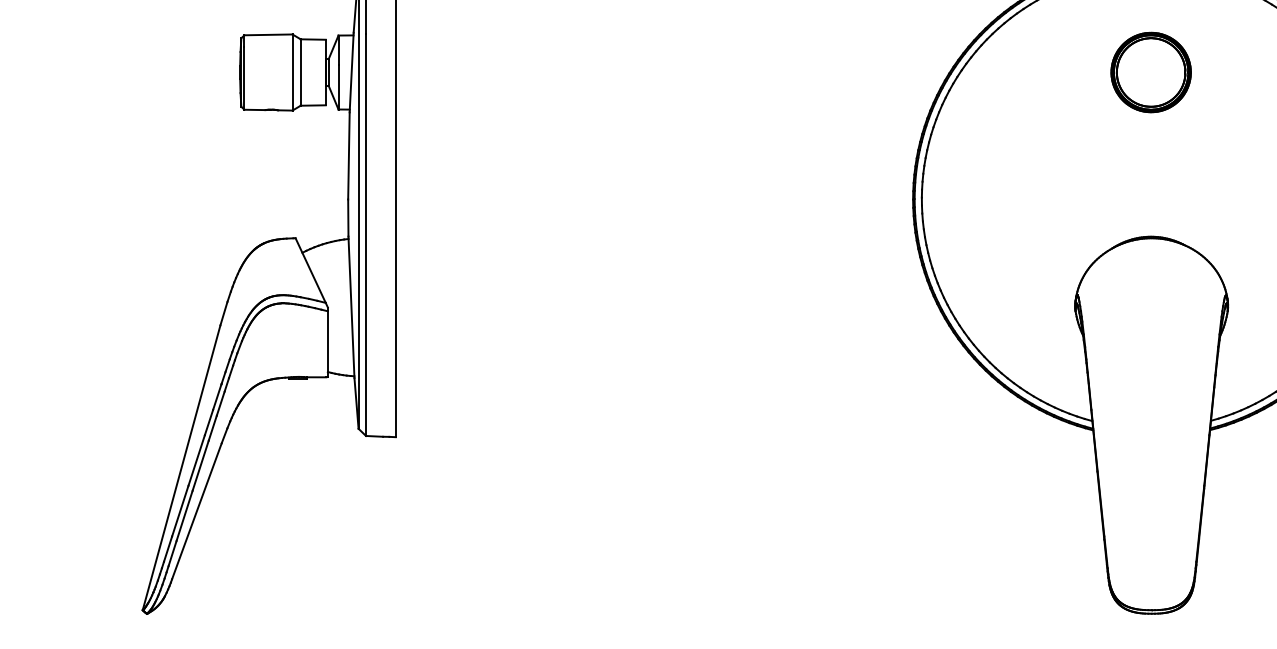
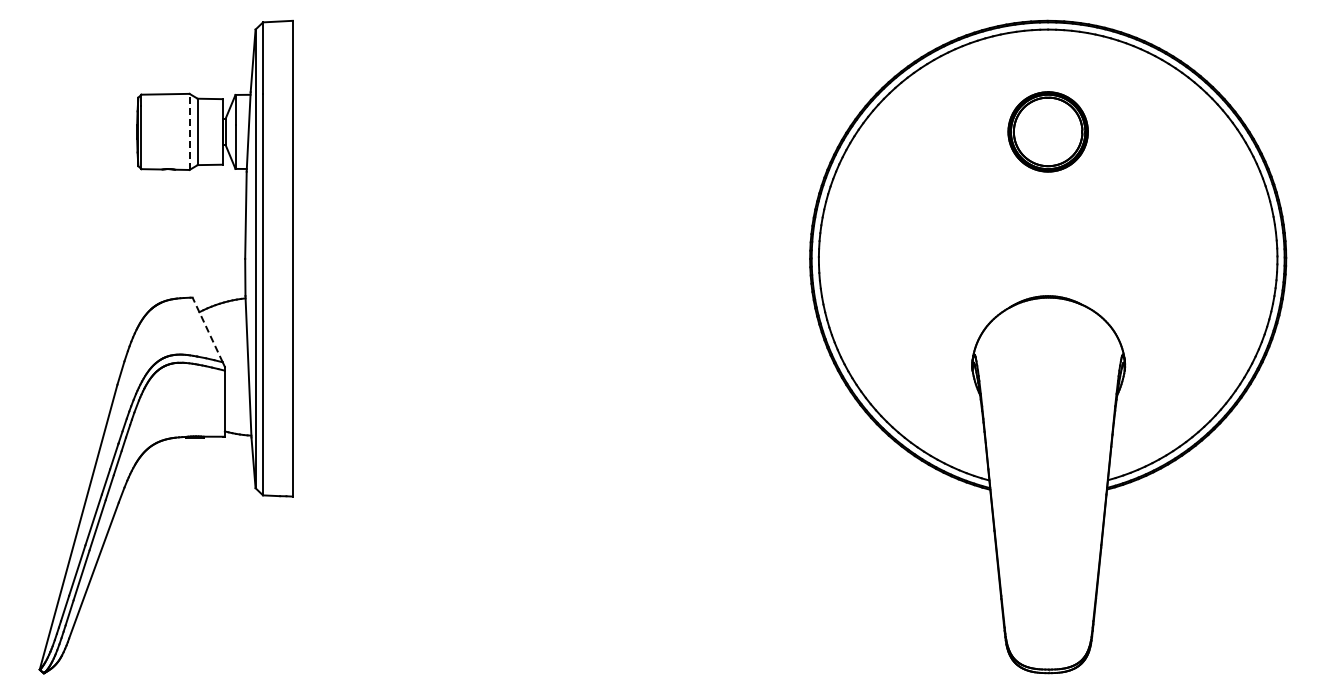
line: (292, 72) -> (189, 131), solid -> dashed
line: (310, 270) -> (207, 329), solid -> dashed

